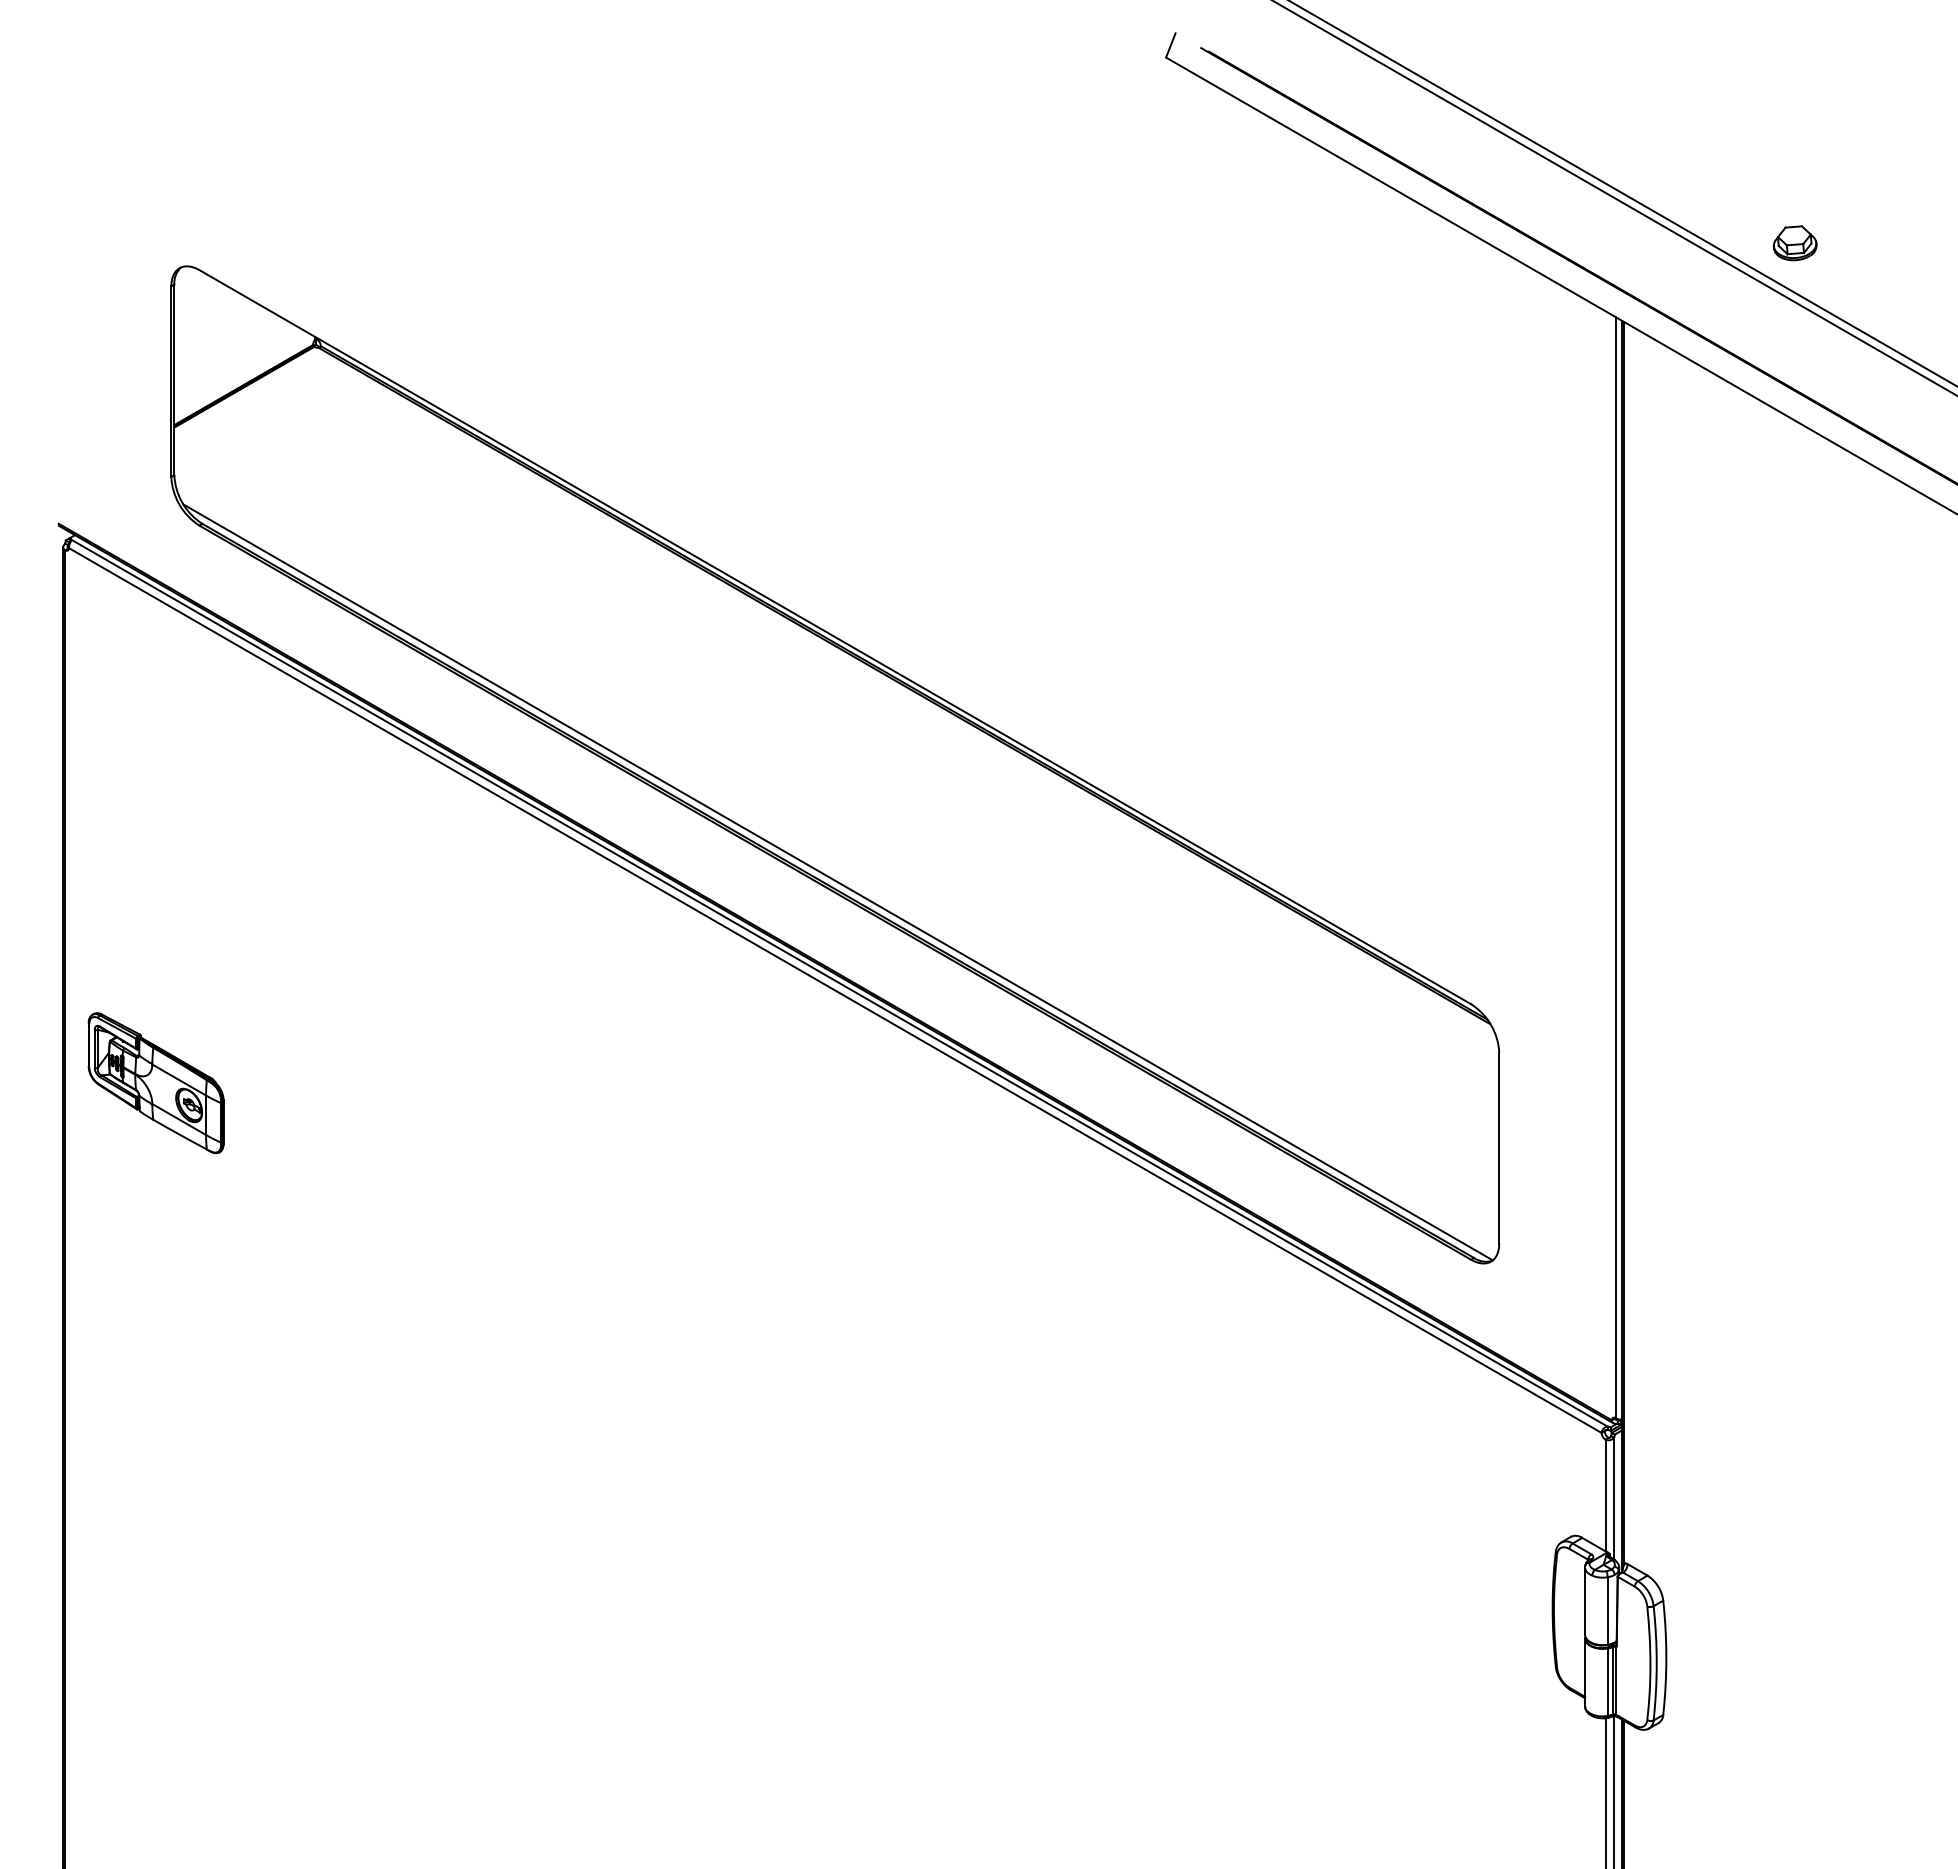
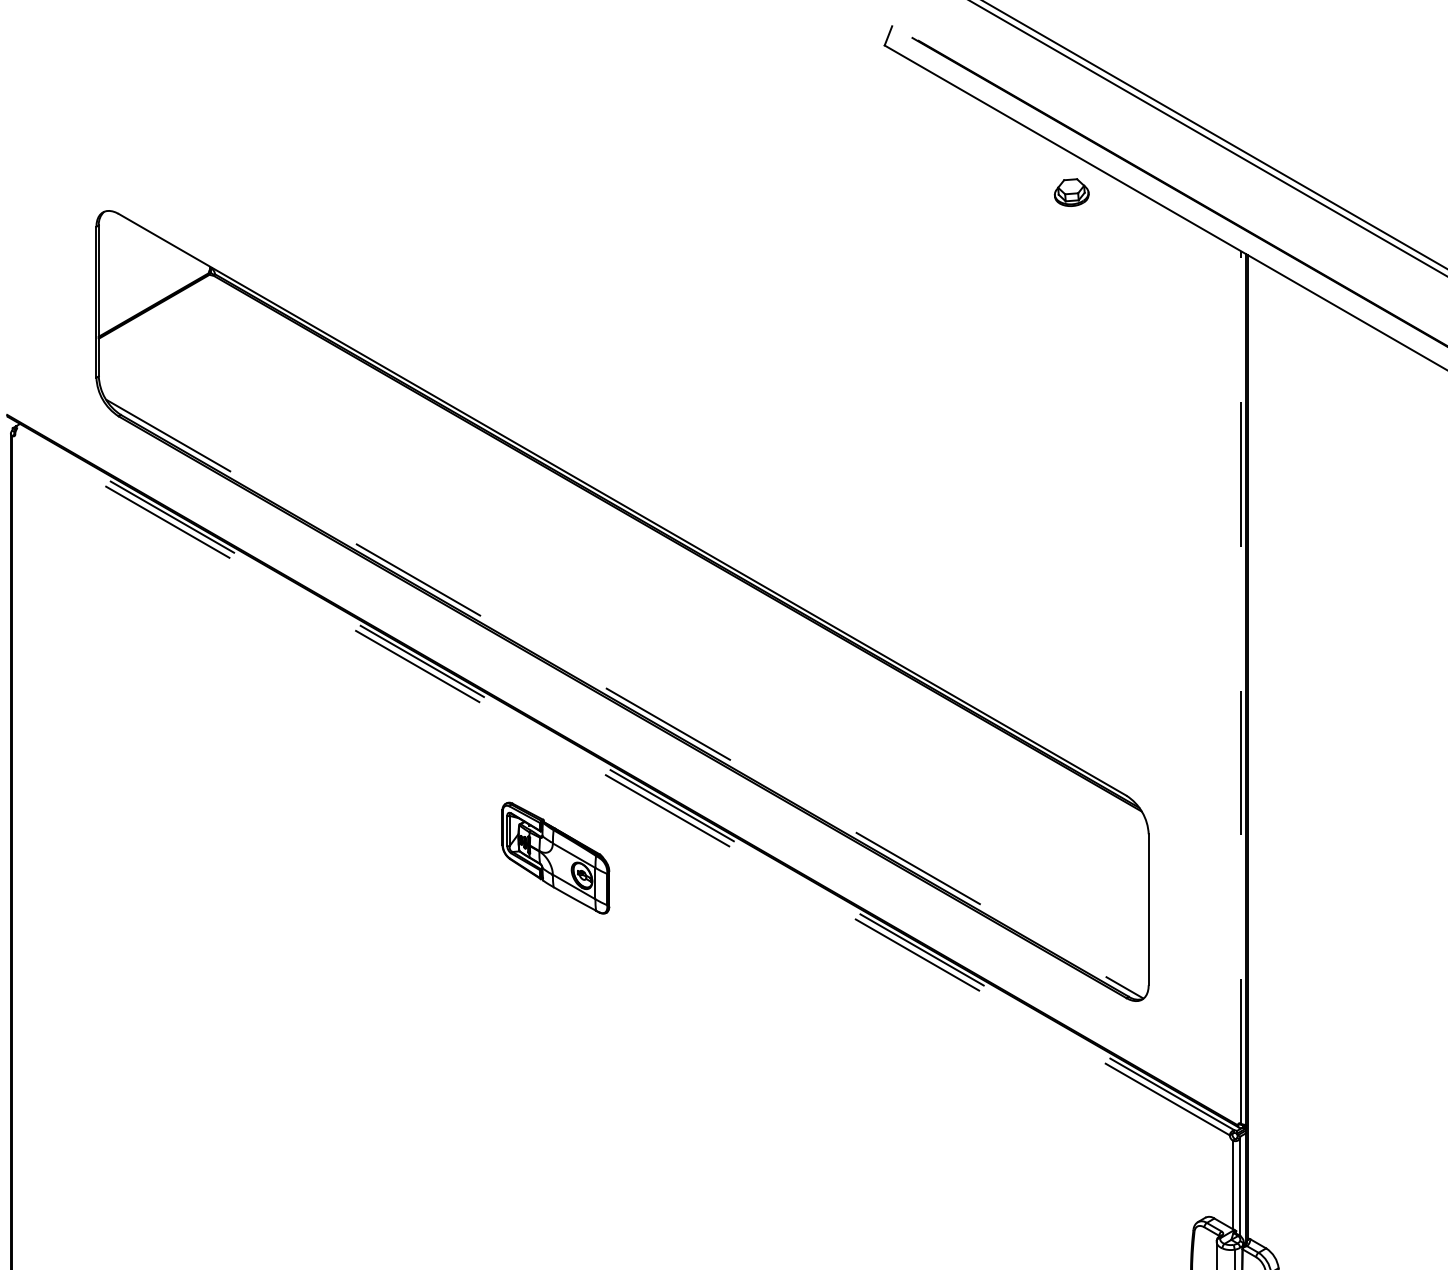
part: (1794, 243) -> (1071, 192), moved
line: (1615, 867) -> (1240, 687), solid -> dashed
line: (838, 882) -> (625, 699), solid -> dashed
line: (839, 983) -> (625, 779), solid -> dashed
line: (835, 990) -> (622, 784), solid -> dashed
part: (155, 1082) -> (555, 857), moved

